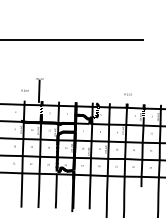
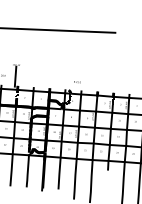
text: (127, 94) -> (76, 82), moved

